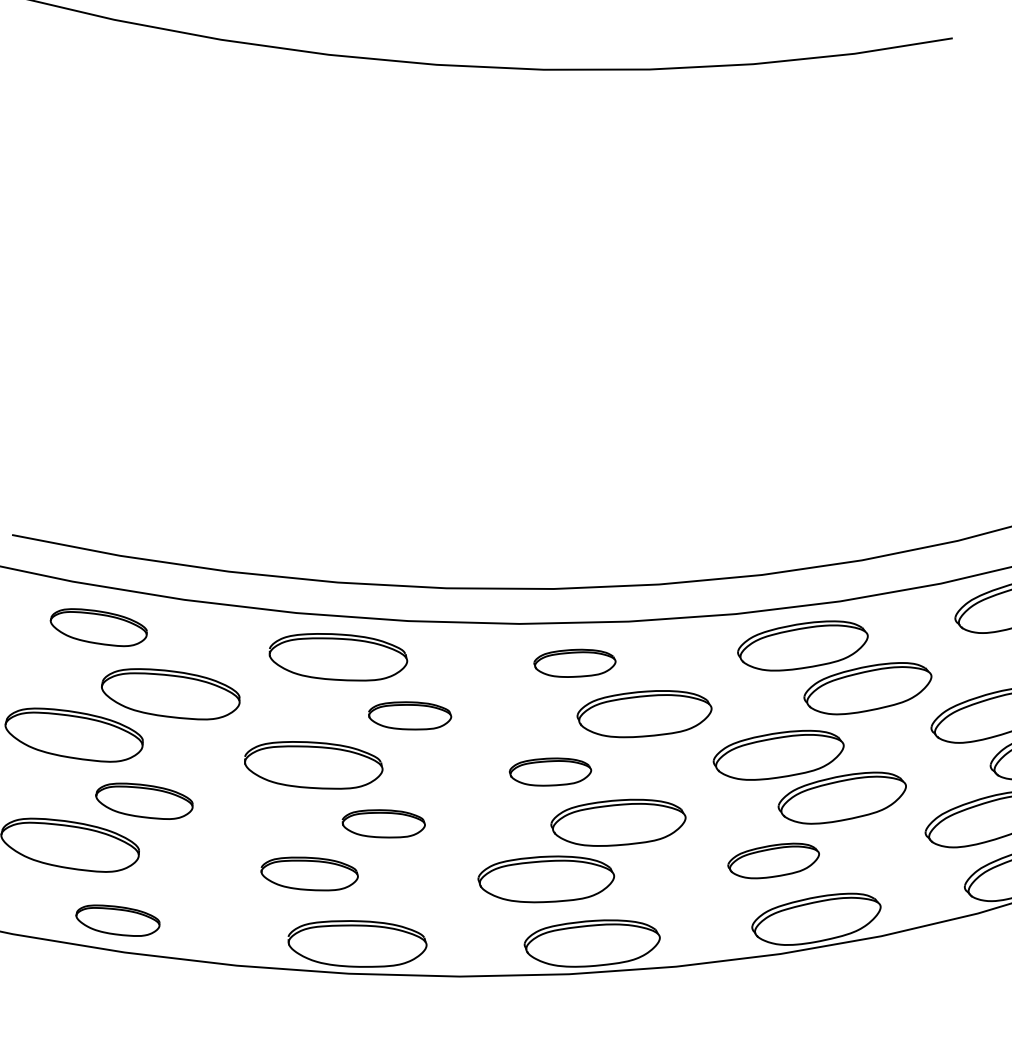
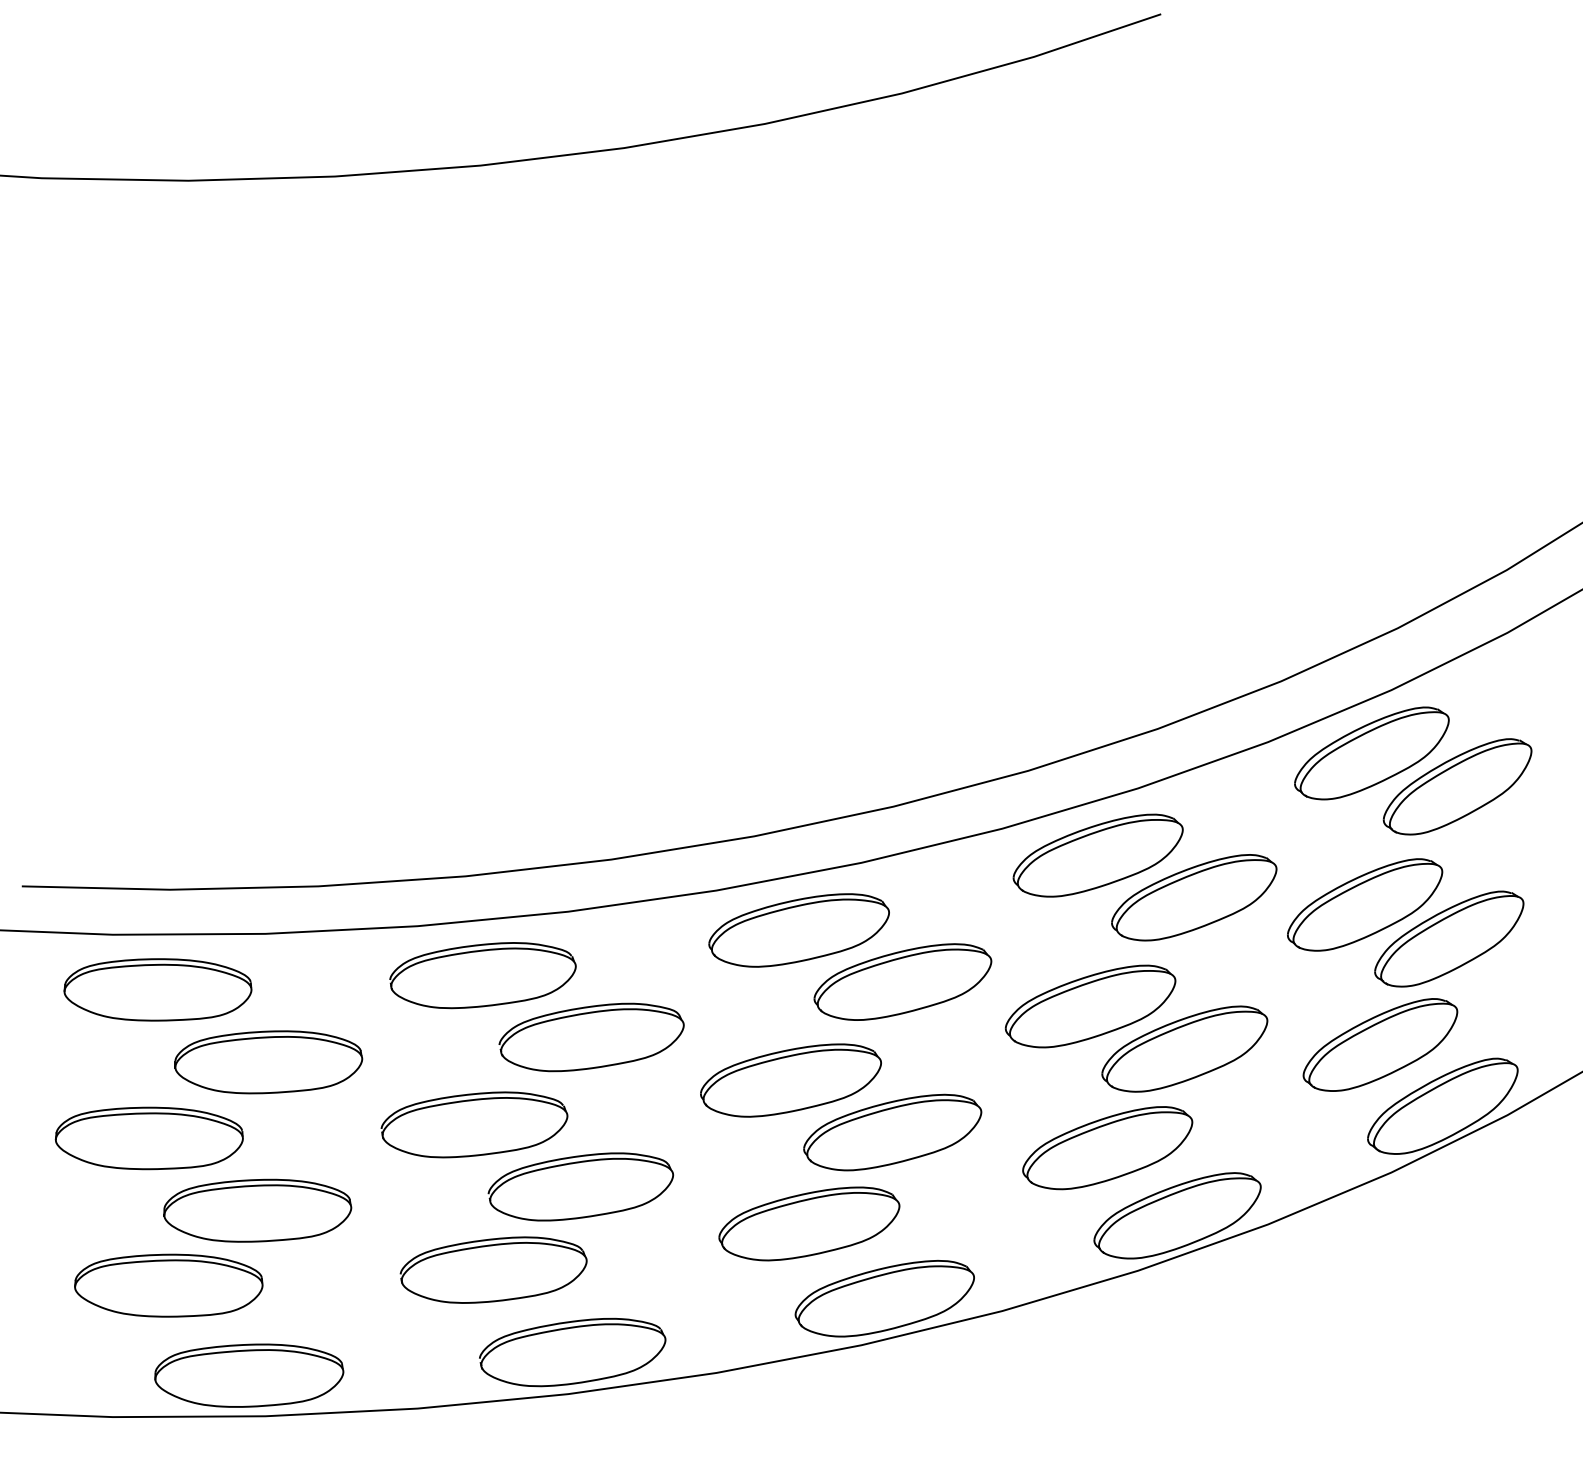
part: (98, 627) -> (157, 989), size x1.43
part: (574, 663) -> (798, 930), size x1.67
part: (409, 715) -> (591, 1037), size x1.67
part: (549, 771) -> (790, 1080), size x1.67
part: (144, 801) -> (257, 1210), size x1.43
part: (383, 823) -> (580, 1186), size x1.67
part: (773, 860) -> (1107, 1148), size x1.43
part: (309, 873) -> (493, 1269), size x1.43
part: (118, 920) -> (249, 1375), size x1.67

